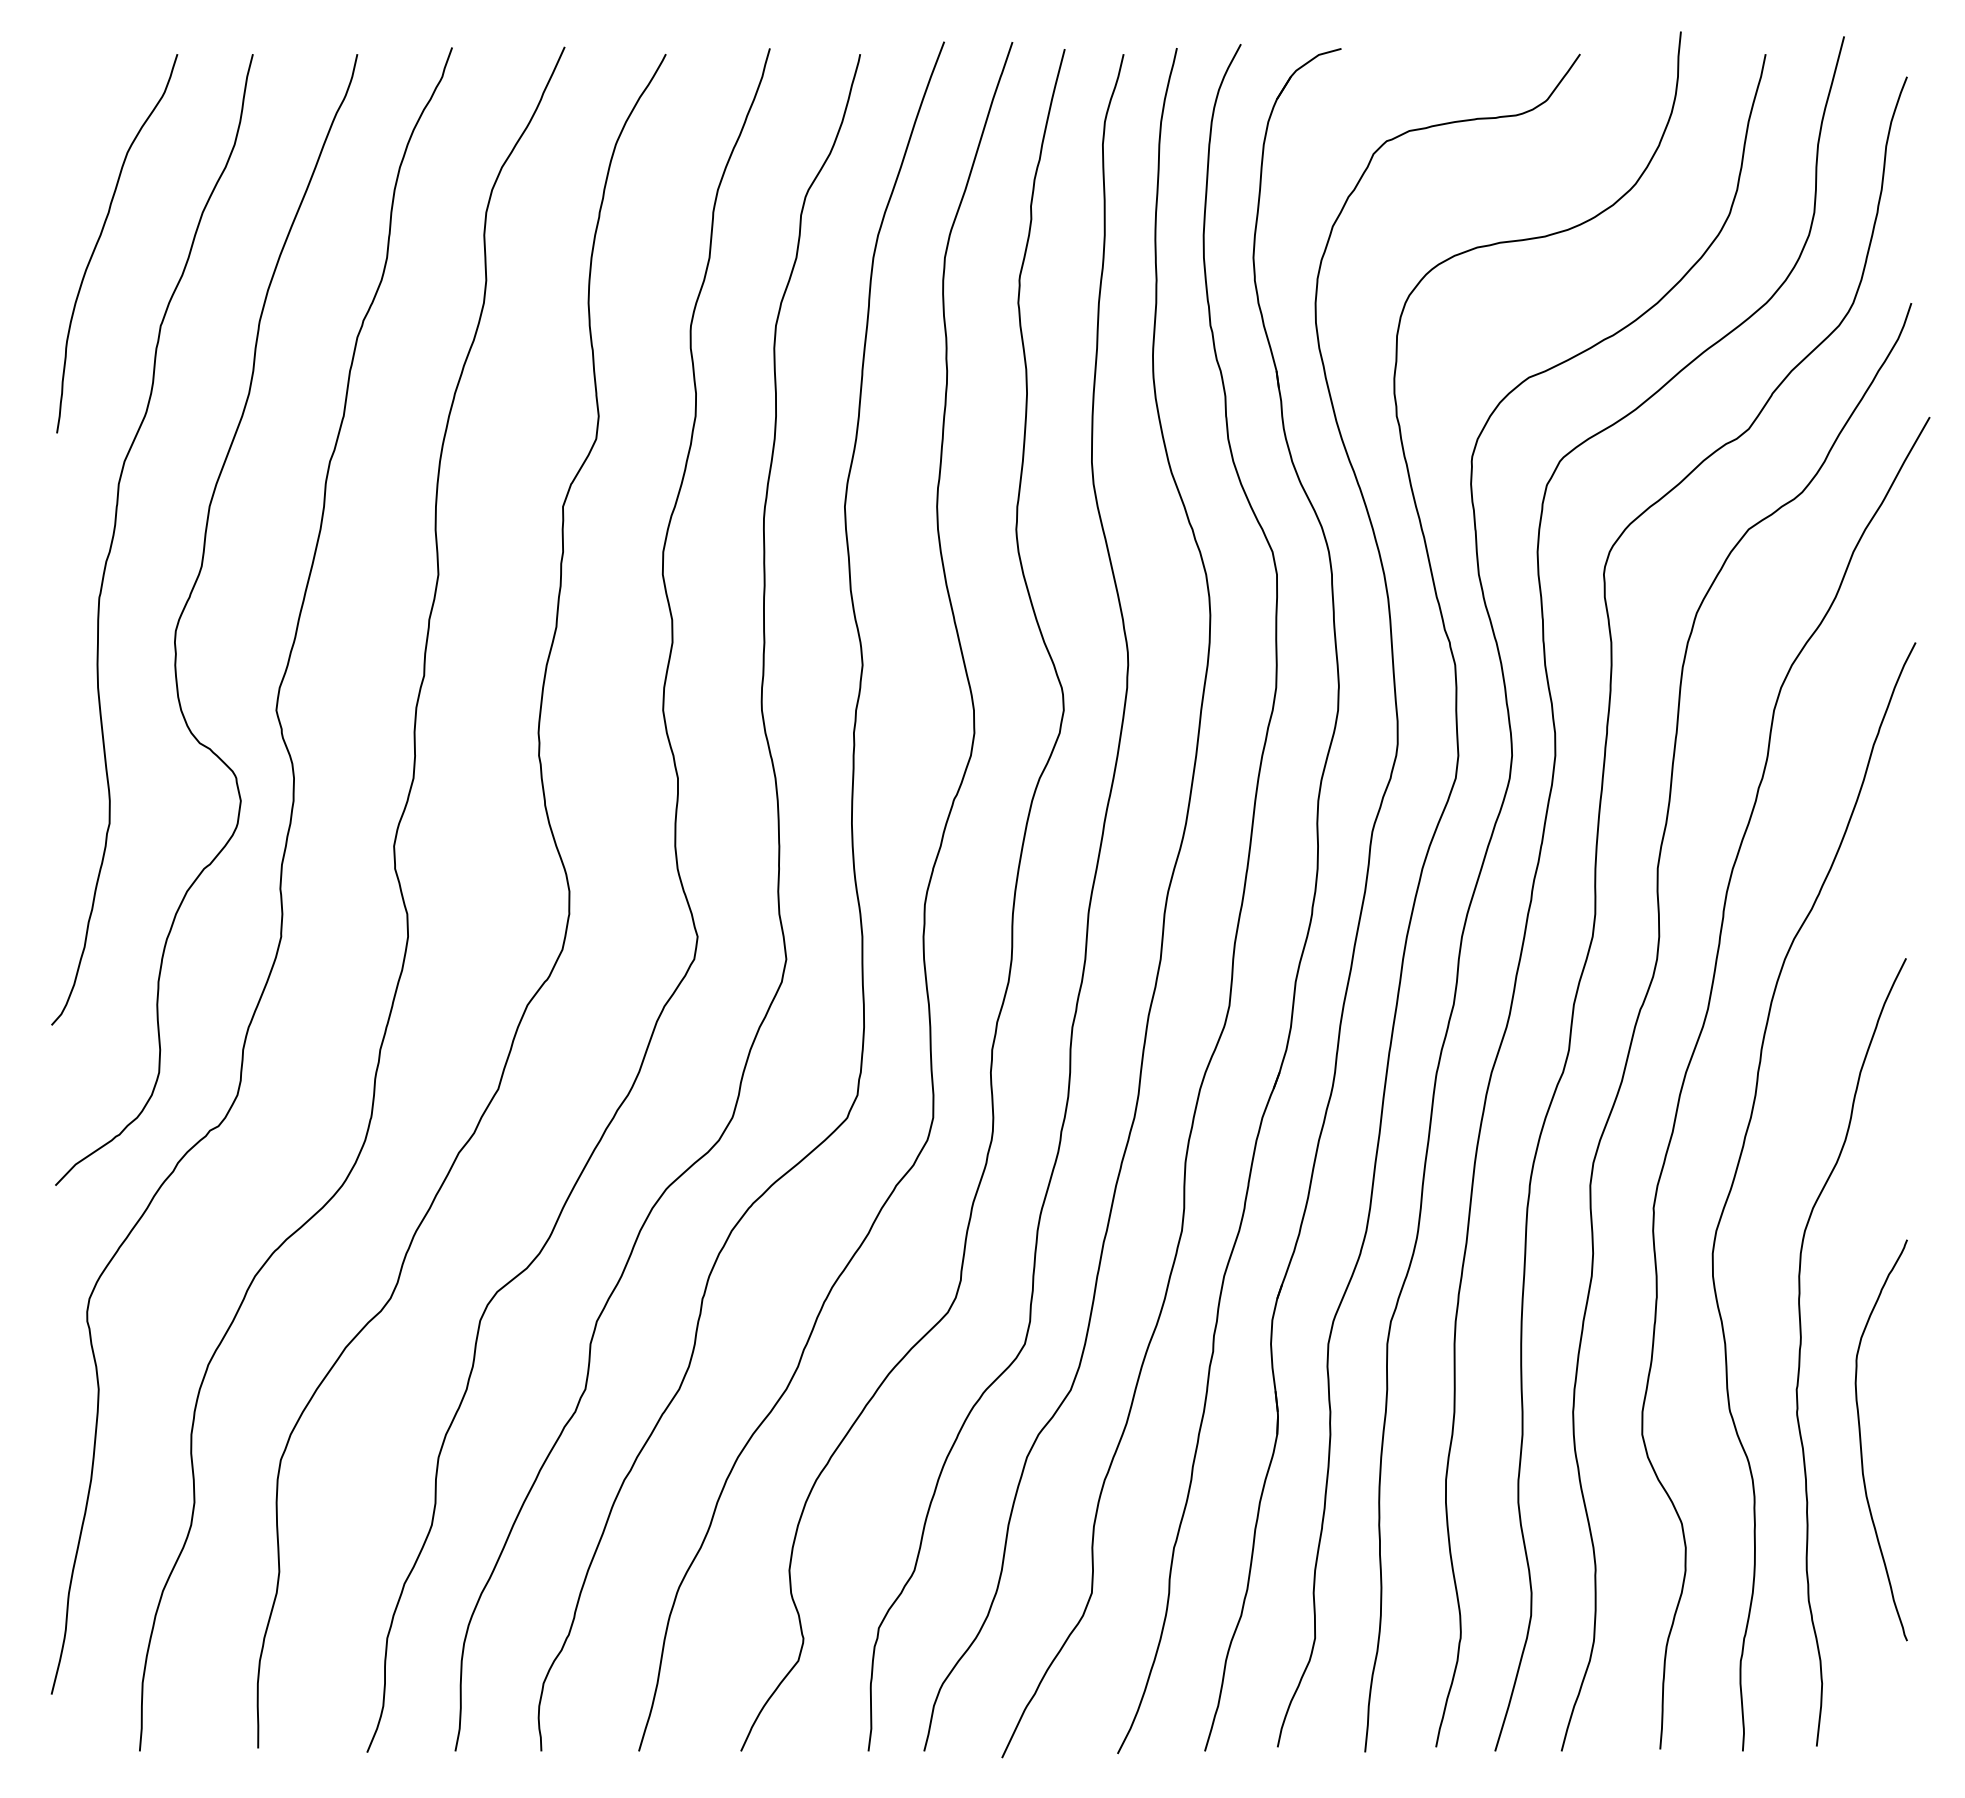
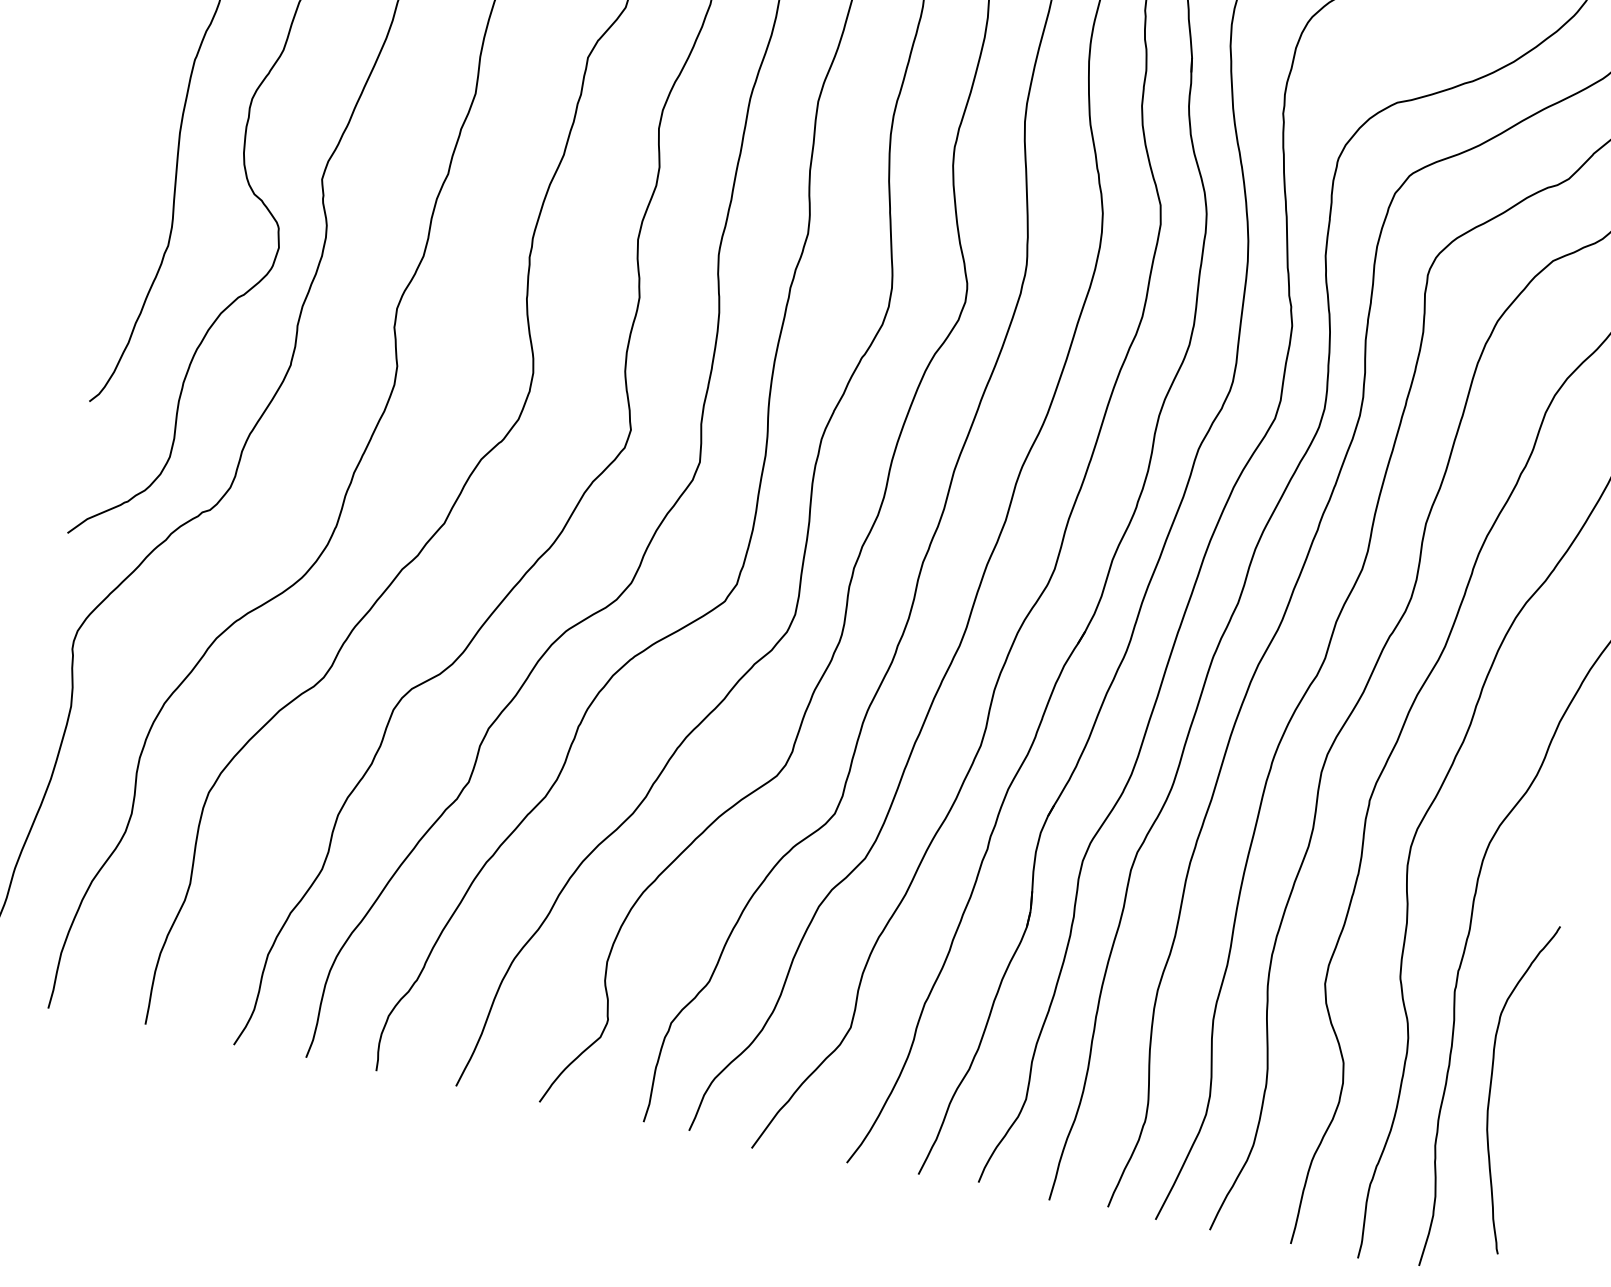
curve: (1861, 1440) -> (1491, 1083), moved

